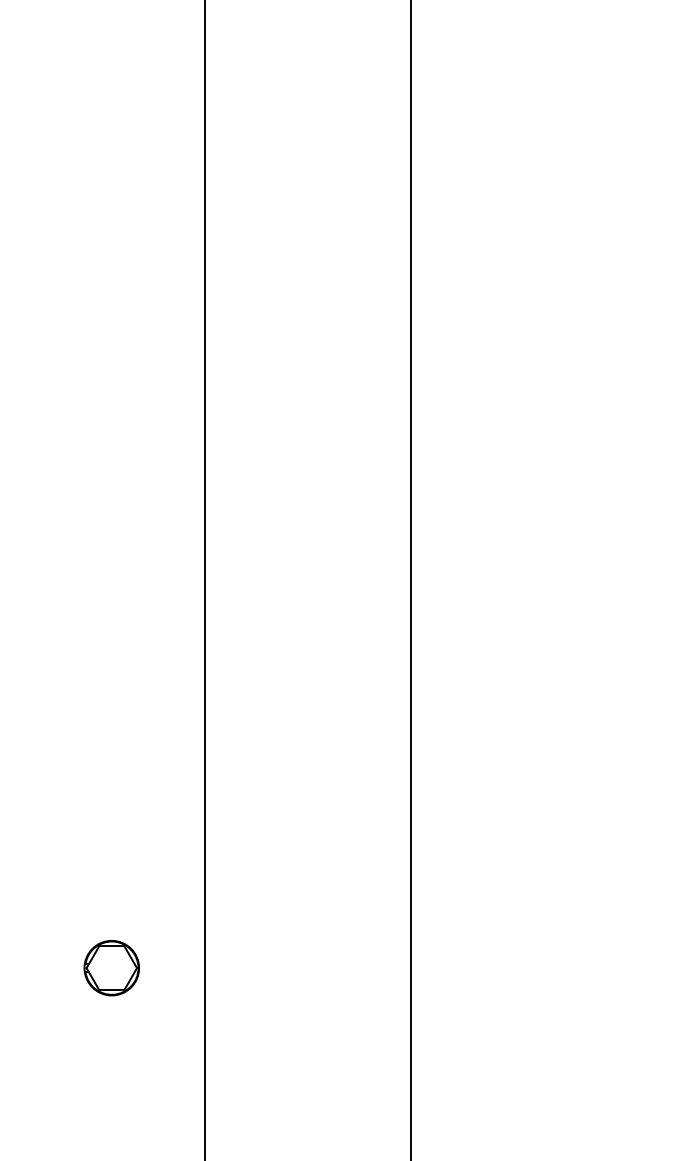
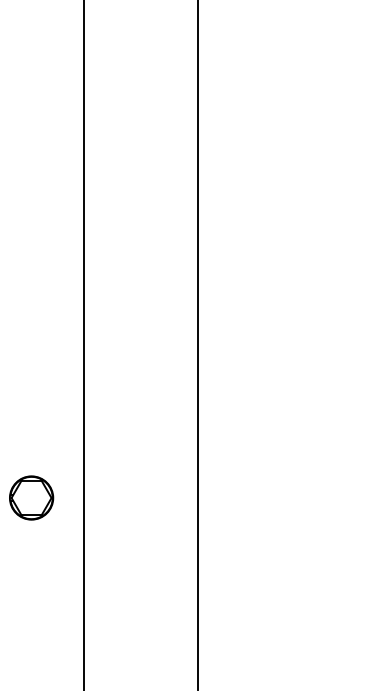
part: (111, 967) -> (31, 497), size x1.43

